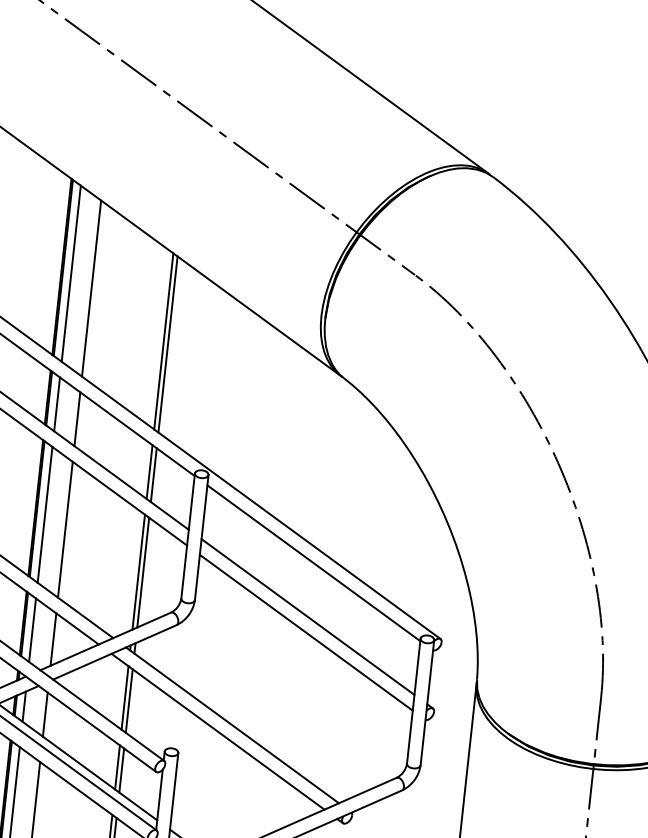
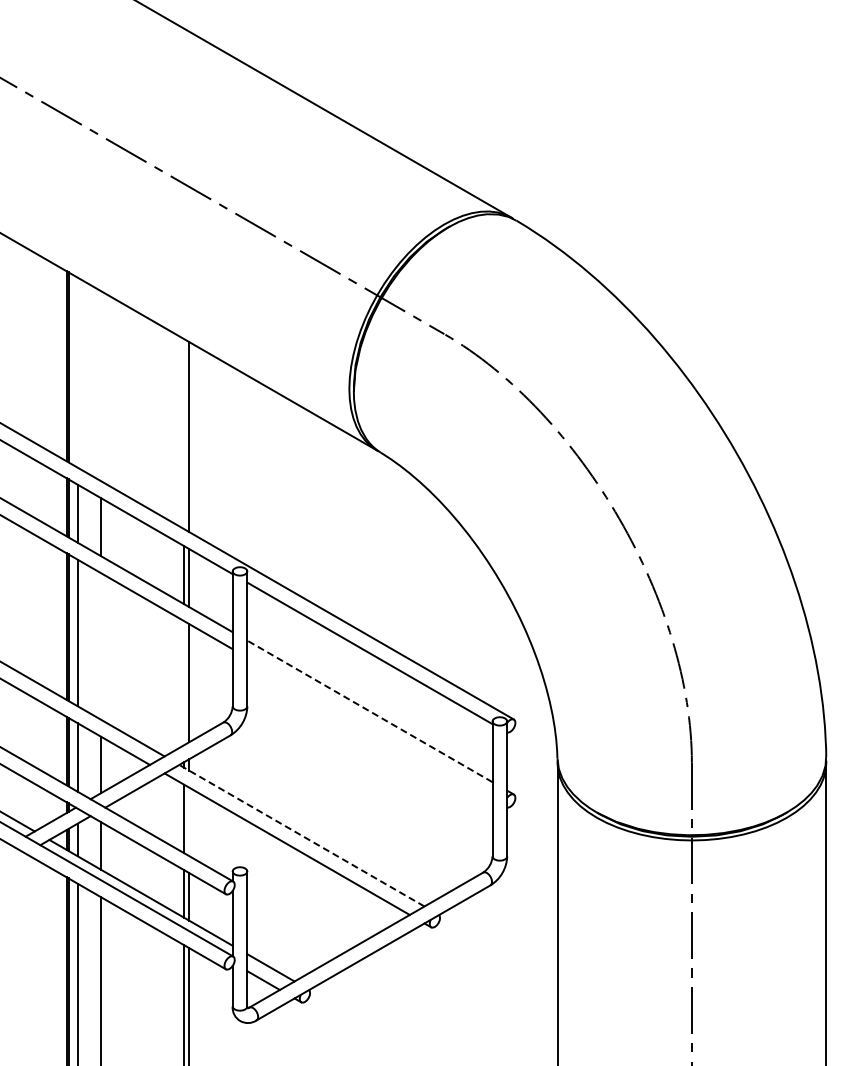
line: (71, 273) -> (77, 372), removed
line: (92, 288) -> (101, 386), removed
line: (164, 341) -> (184, 434), removed
line: (65, 529) -> (101, 646), removed
line: (139, 572) -> (184, 683), removed
line: (307, 617) -> (369, 711), solid -> dashed
line: (305, 632) -> (369, 728), removed
line: (129, 700) -> (189, 821), removed
line: (232, 725) -> (301, 835), solid -> dashed

